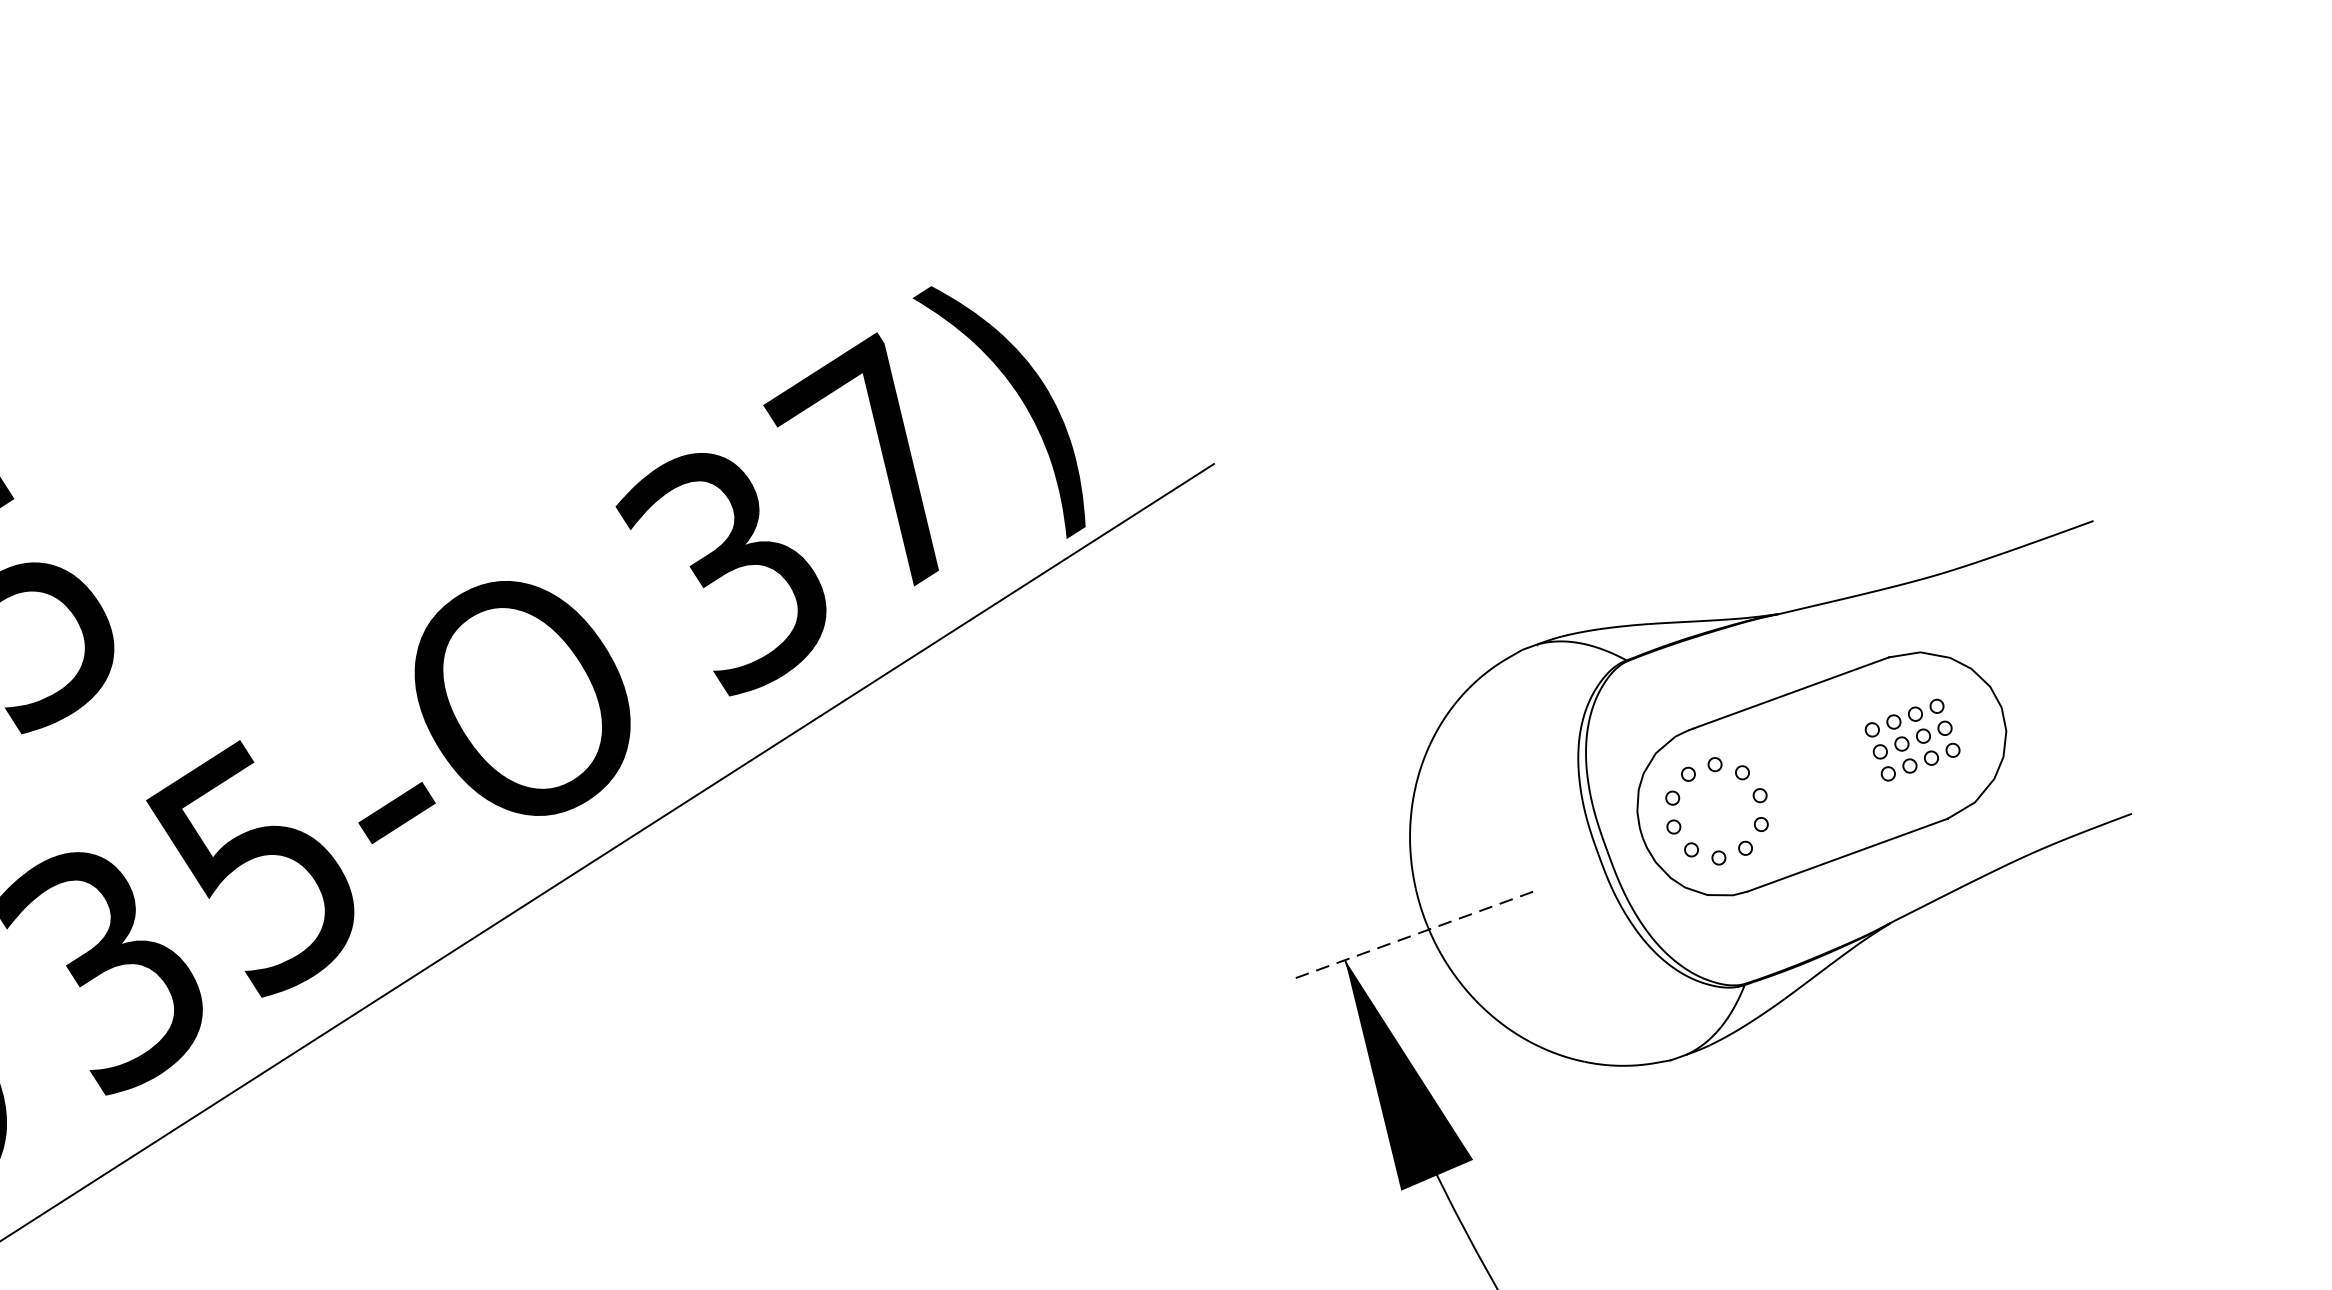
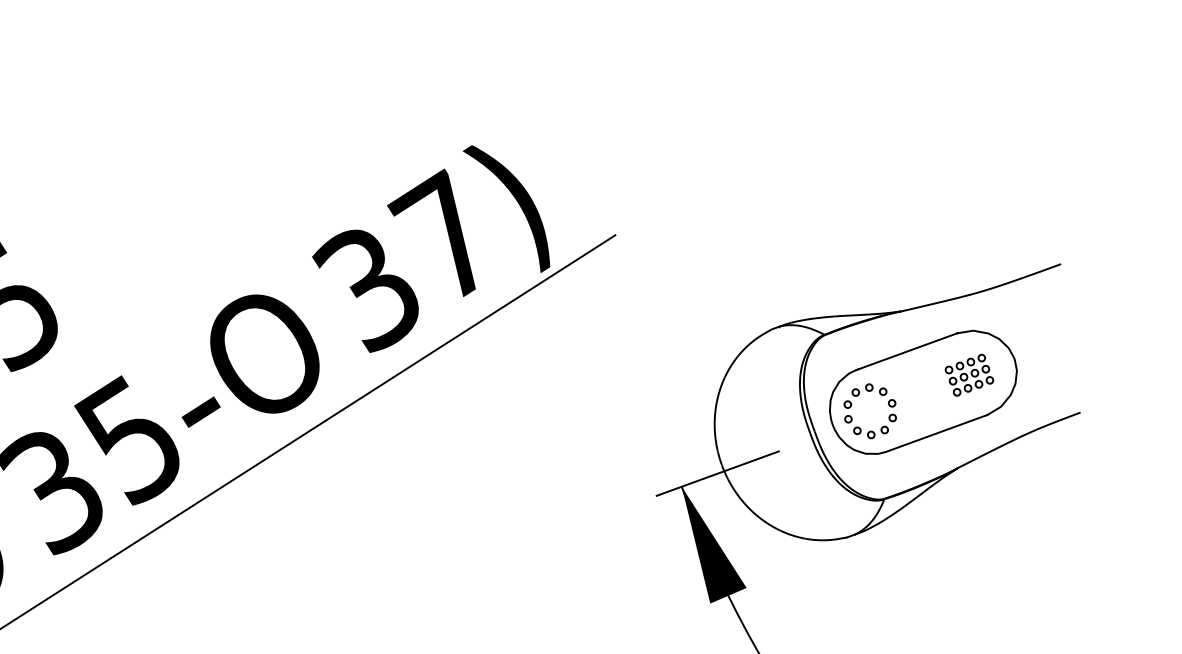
line: (1415, 934) -> (717, 473), dashed -> solid

